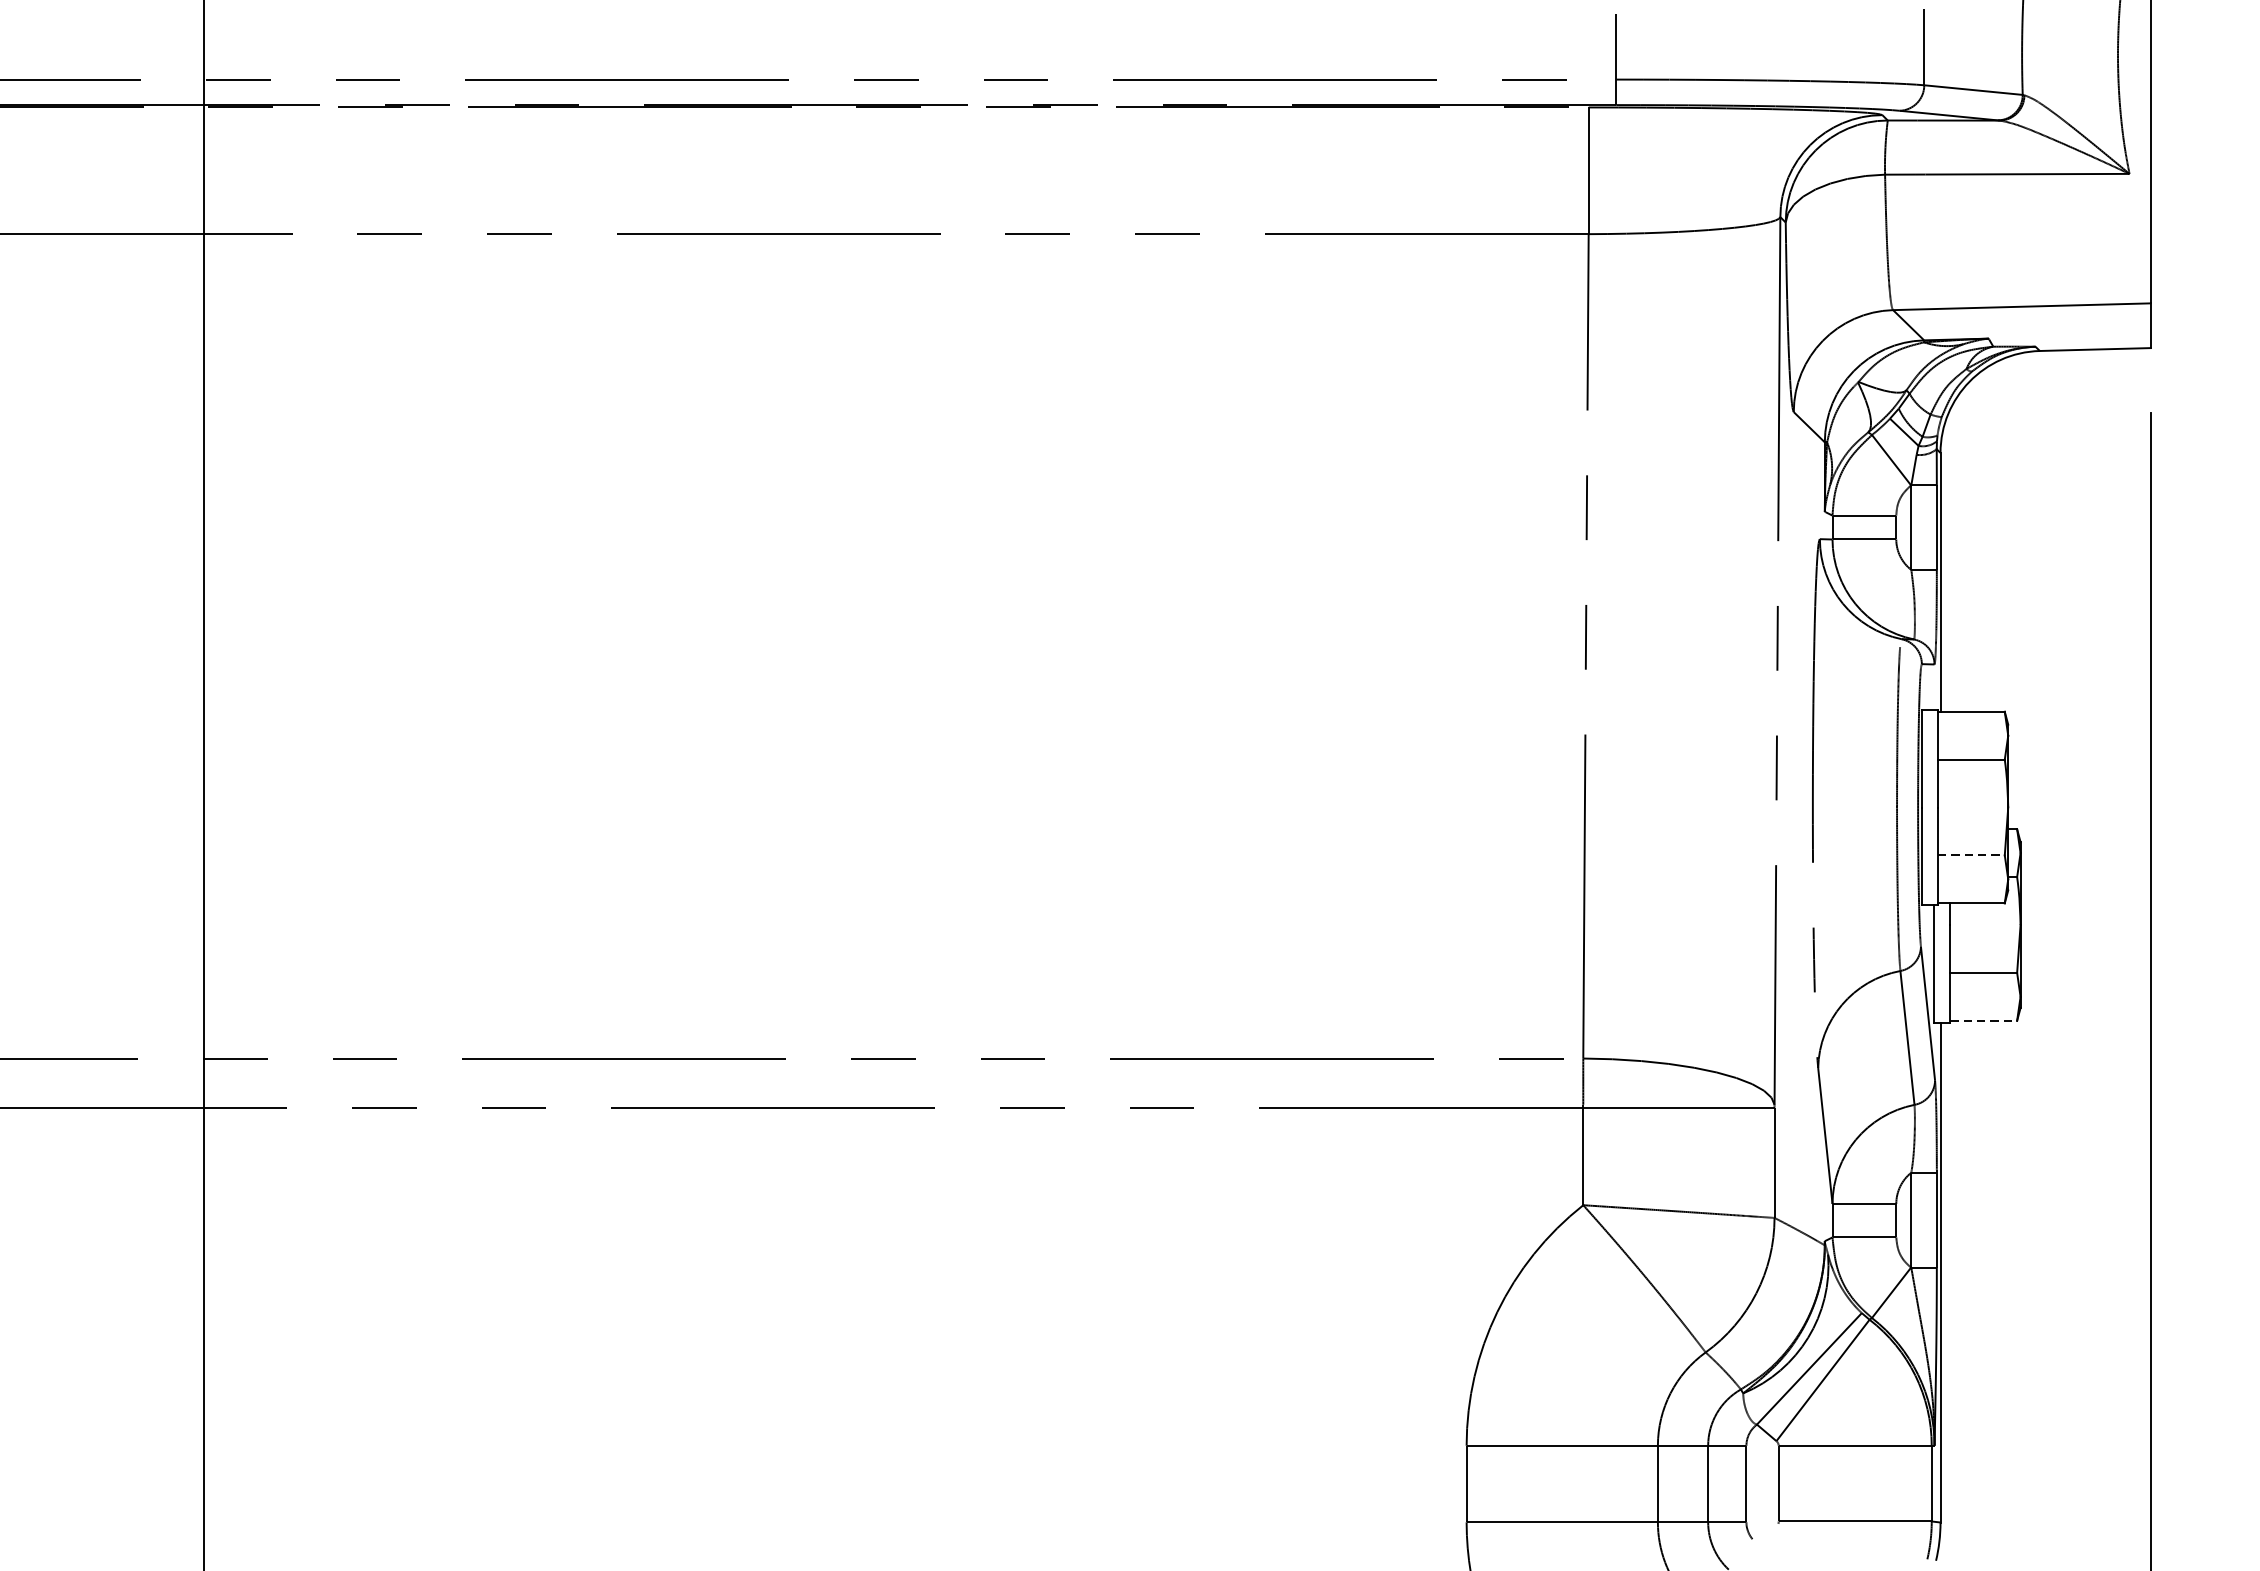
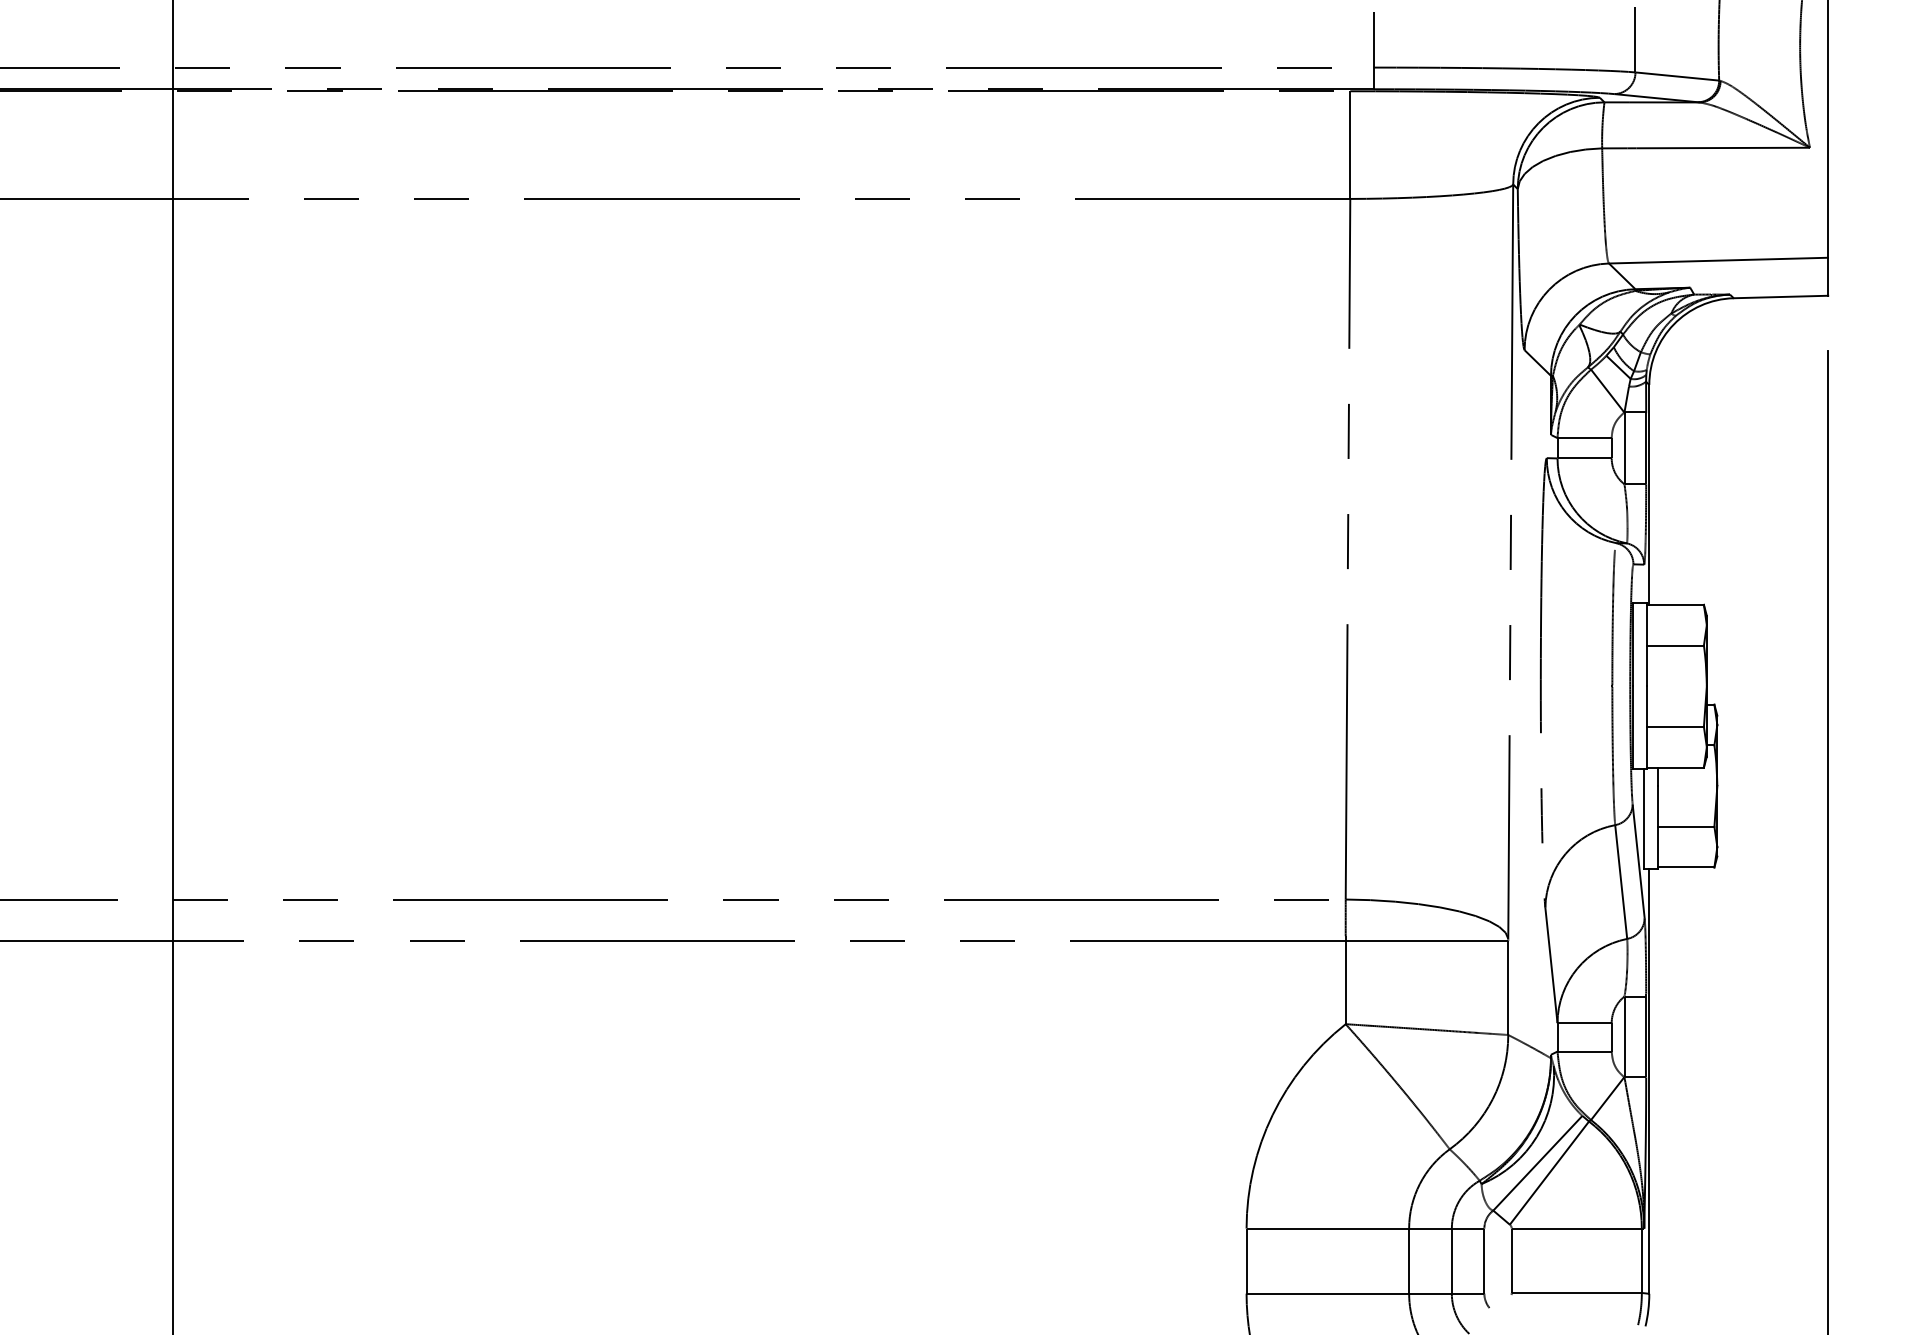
line: (1972, 854) -> (1676, 726), dashed -> solid
line: (1984, 1020) -> (1686, 867), dashed -> solid

